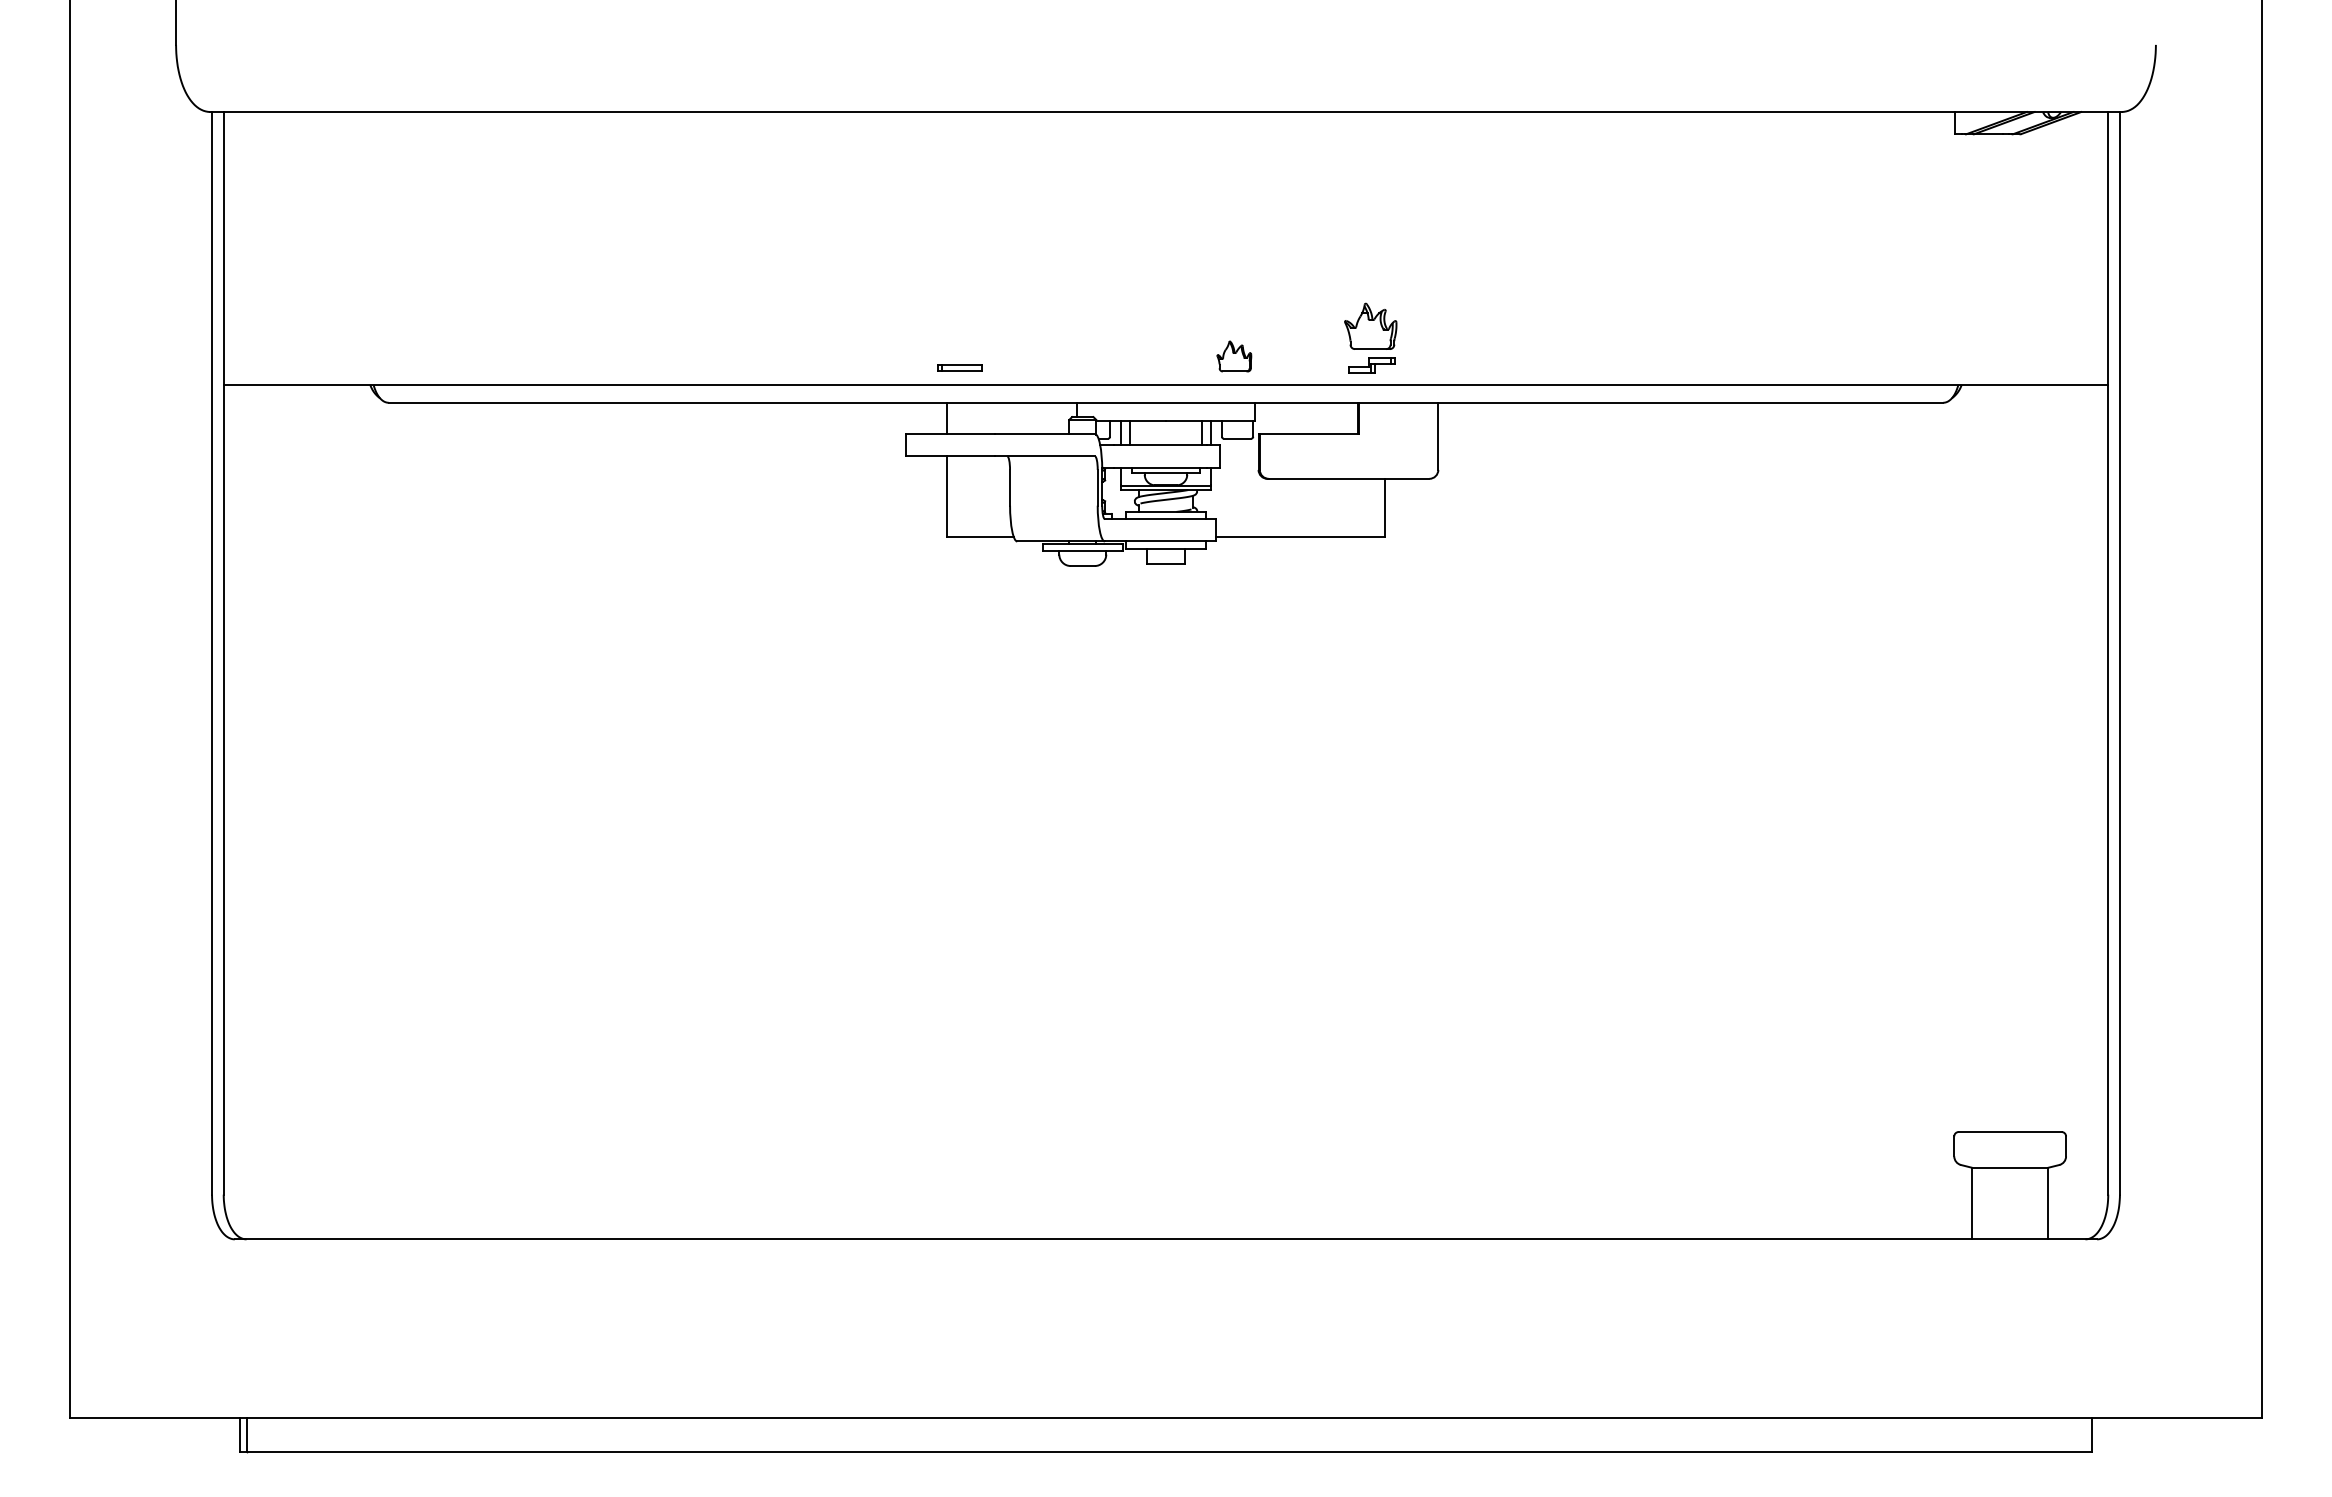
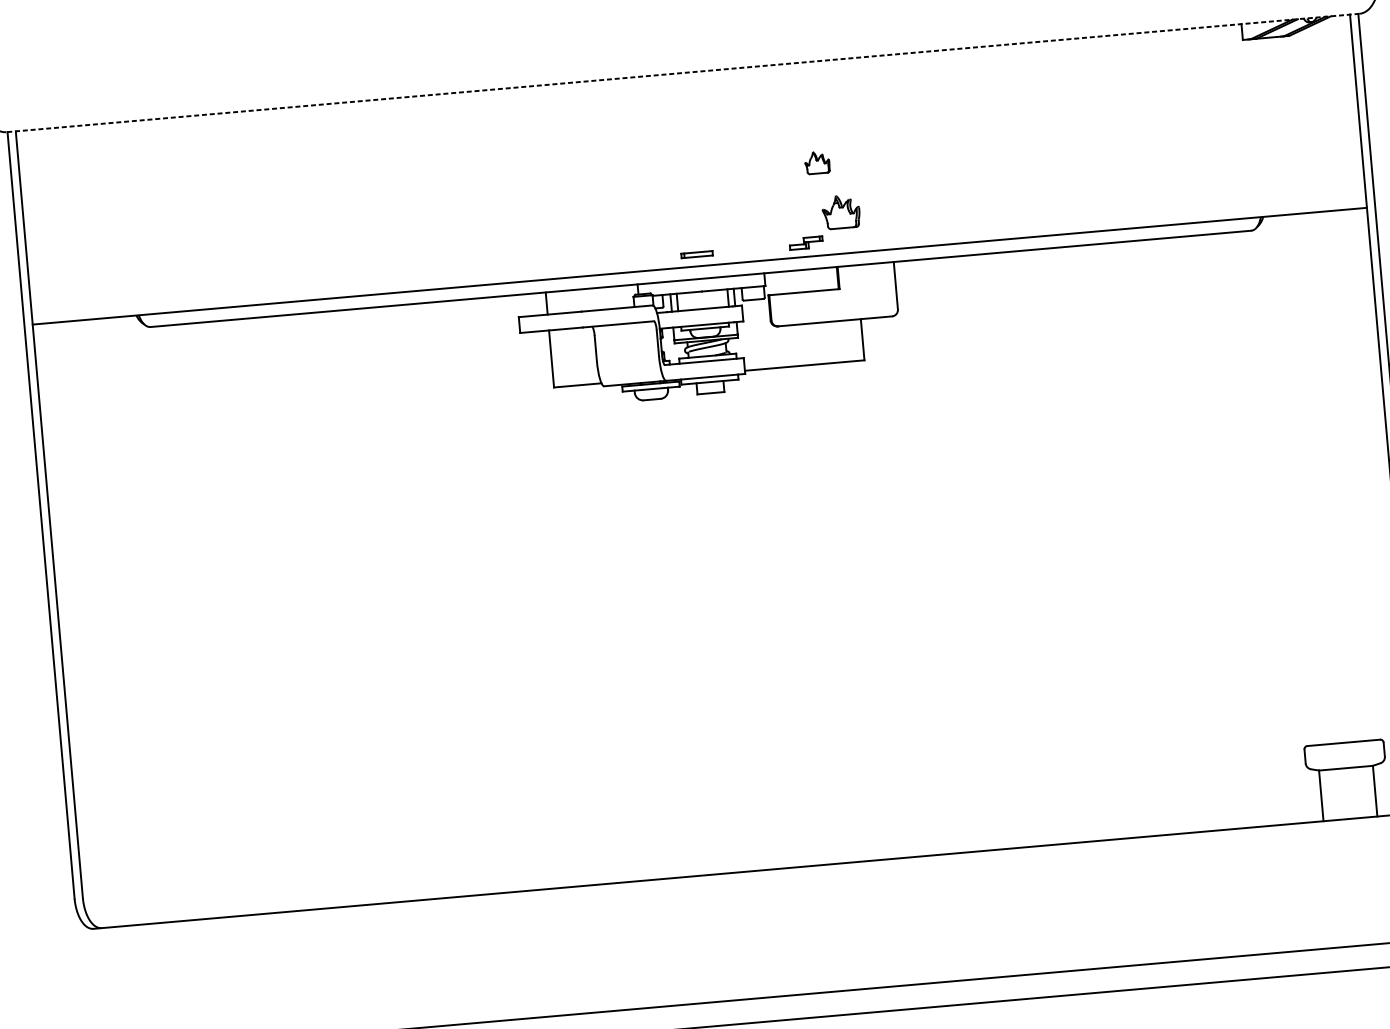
line: (1166, 112) -> (683, 73), solid -> dashed
part: (1234, 356) -> (817, 162), moved
part: (1371, 365) -> (805, 243), moved
part: (959, 367) -> (696, 254), moved

